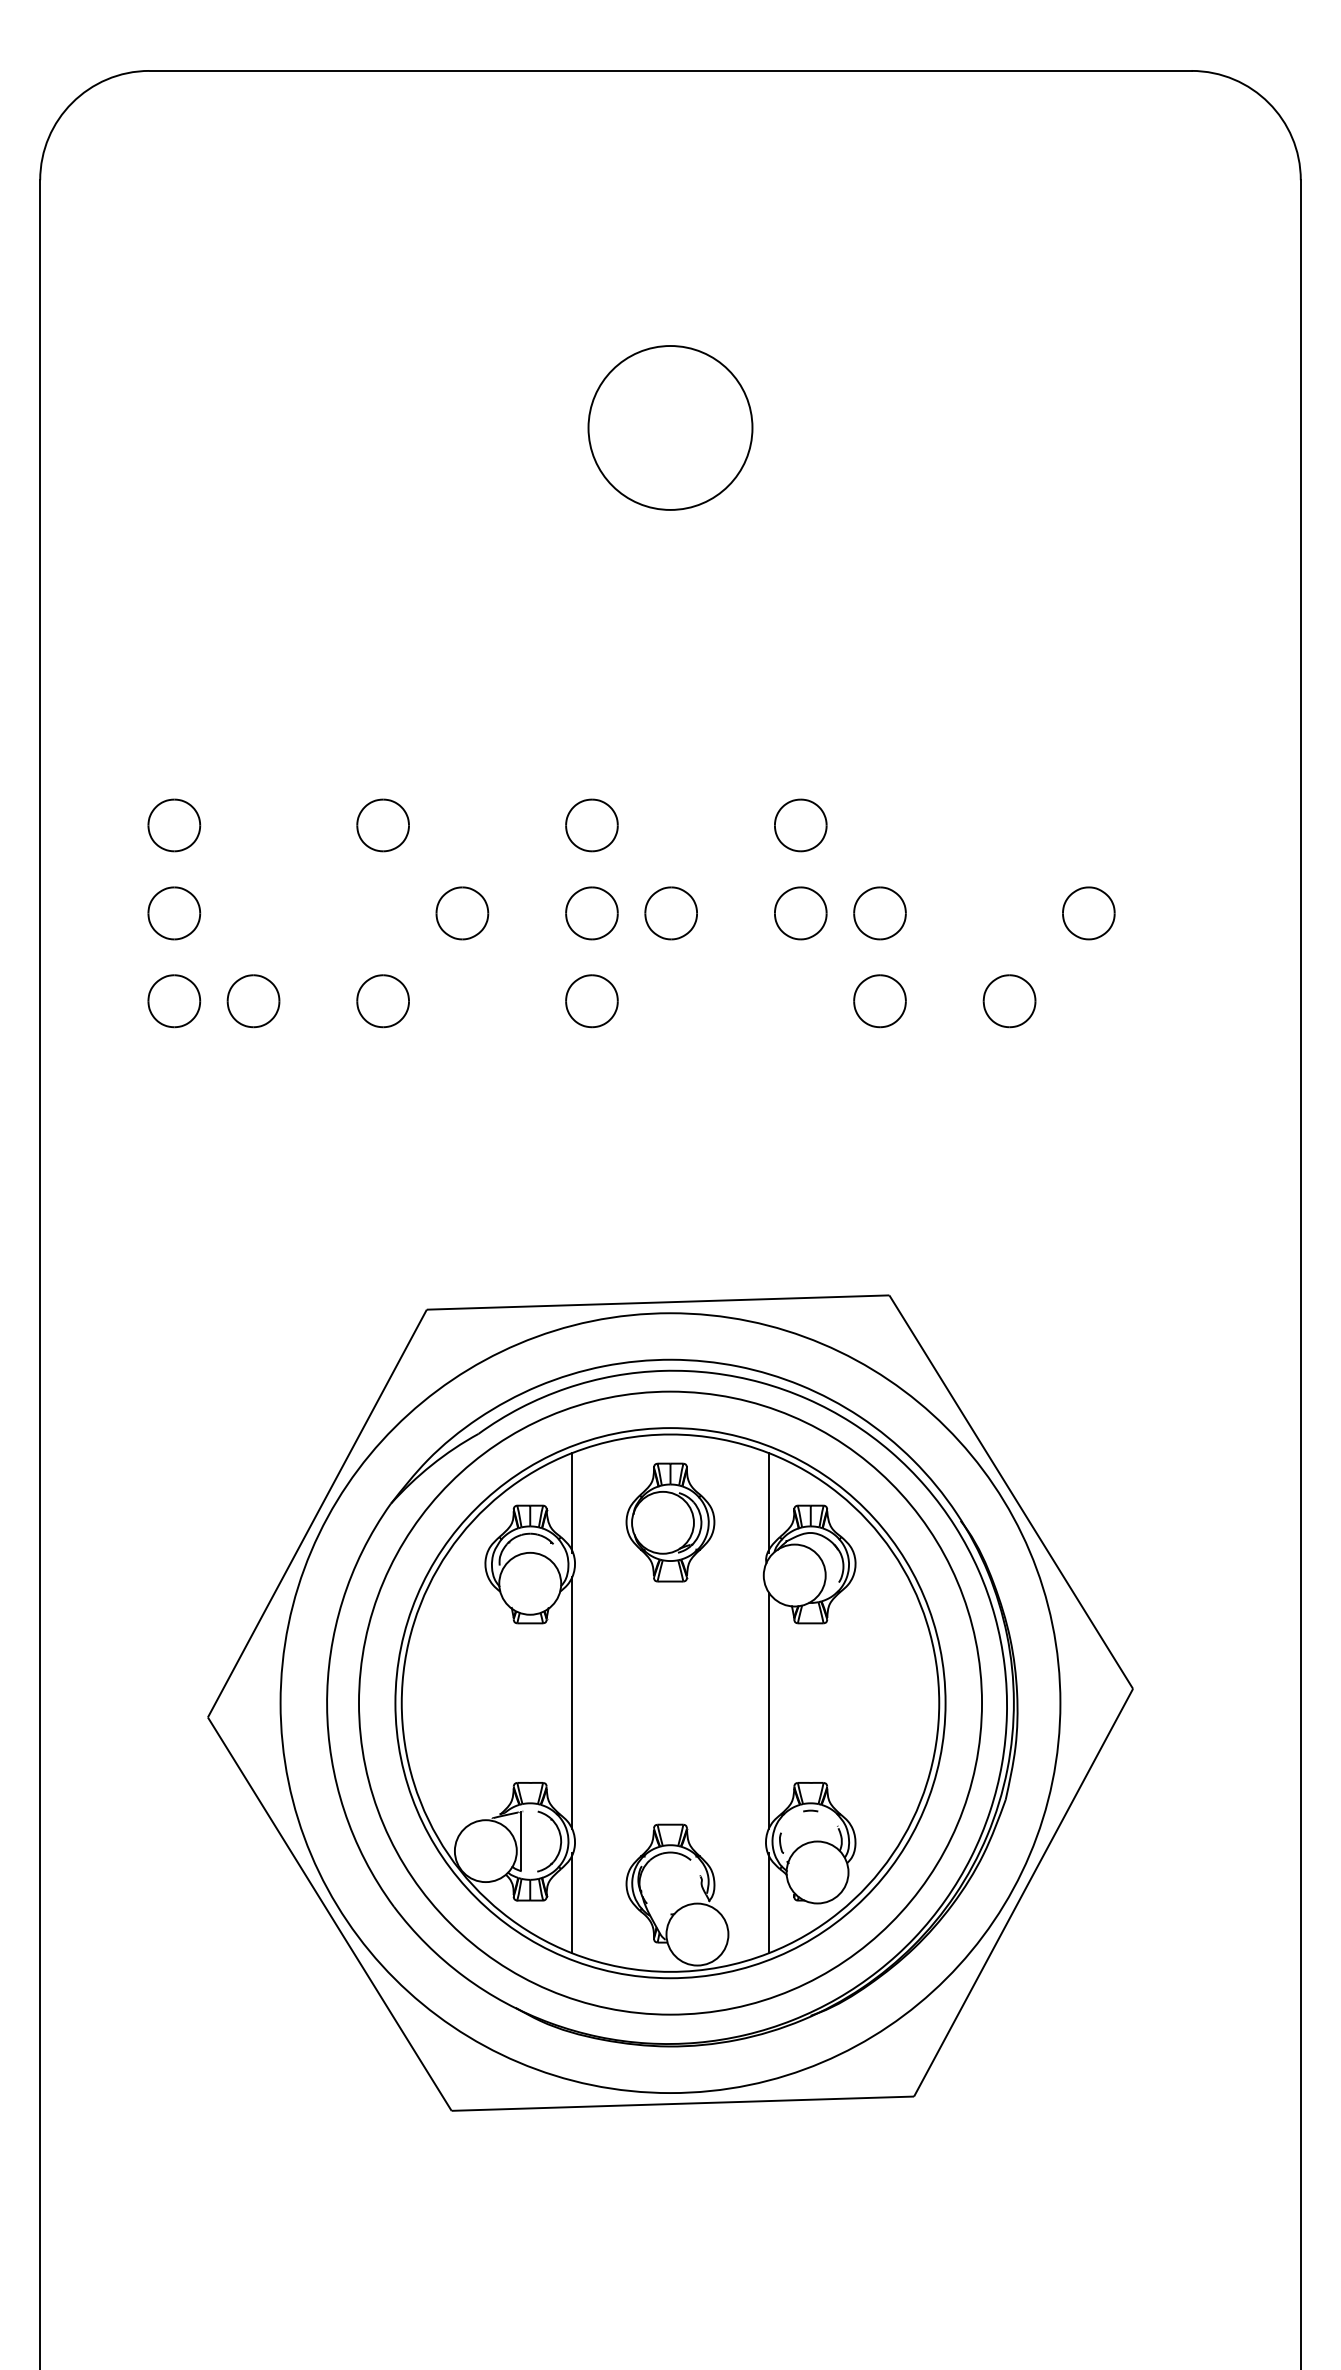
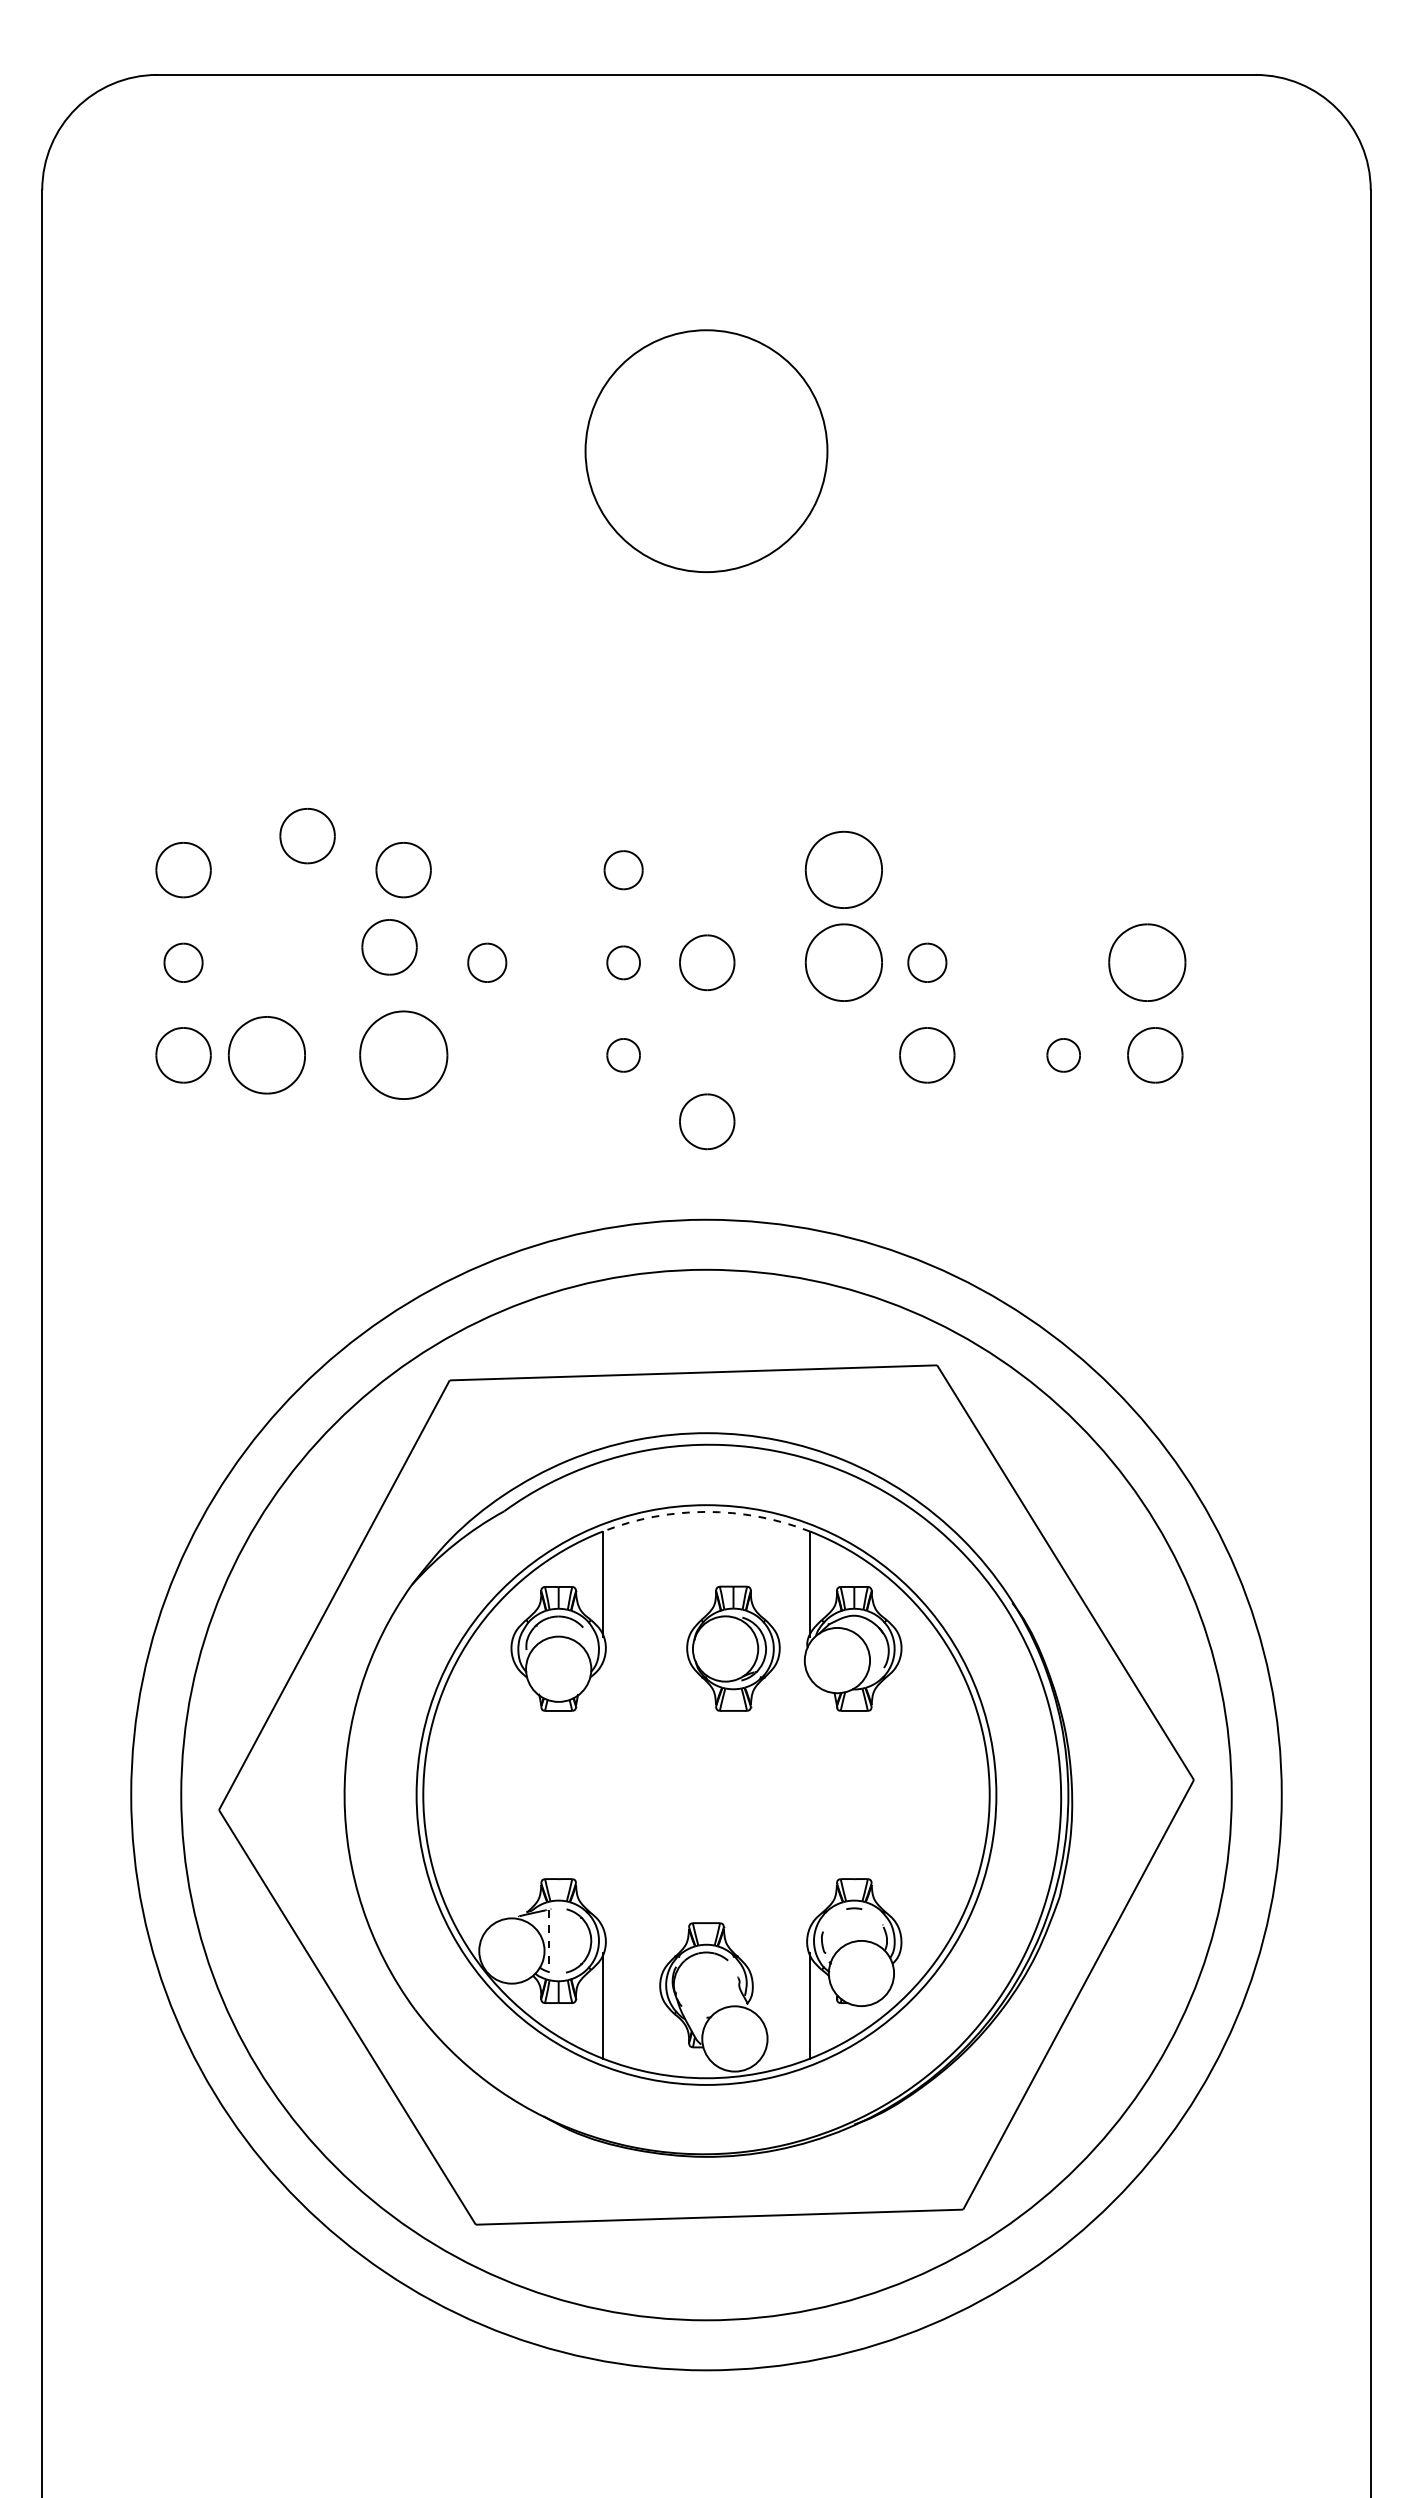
circle: (670, 427) -> (706, 450), size x1.4
part: (291, 793) -> (307, 836), added
part: (591, 825) -> (623, 870), size x0.7
part: (800, 825) -> (843, 870), size x1.4
part: (369, 898) -> (389, 947), added
part: (174, 913) -> (183, 962), size x0.7
part: (462, 913) -> (487, 962), size x0.7
part: (591, 913) -> (623, 962), size x0.6
part: (800, 913) -> (843, 962), size x1.4
part: (880, 913) -> (927, 962), size x0.7
part: (1088, 913) -> (1147, 962), size x1.4
part: (253, 1001) -> (267, 1055), size x1.4
part: (382, 1001) -> (403, 1055), size x1.6
part: (591, 1001) -> (623, 1055), size x0.6
part: (1009, 1001) -> (1063, 1055), size x0.6
part: (1096, 1001) -> (1155, 1055), added
part: (671, 1064) -> (707, 1121), added
arc: (670, 1434) -> (706, 1511), solid -> dashed
part: (670, 1522) -> (733, 1648), moved
line: (571, 1702) -> (602, 1794), removed
circle: (670, 1702) -> (706, 1794), size x1.4
circle: (670, 1702) -> (706, 1794), size x1.6
line: (769, 1710) -> (810, 1802), removed
line: (521, 1841) -> (549, 1940), solid -> dashed

